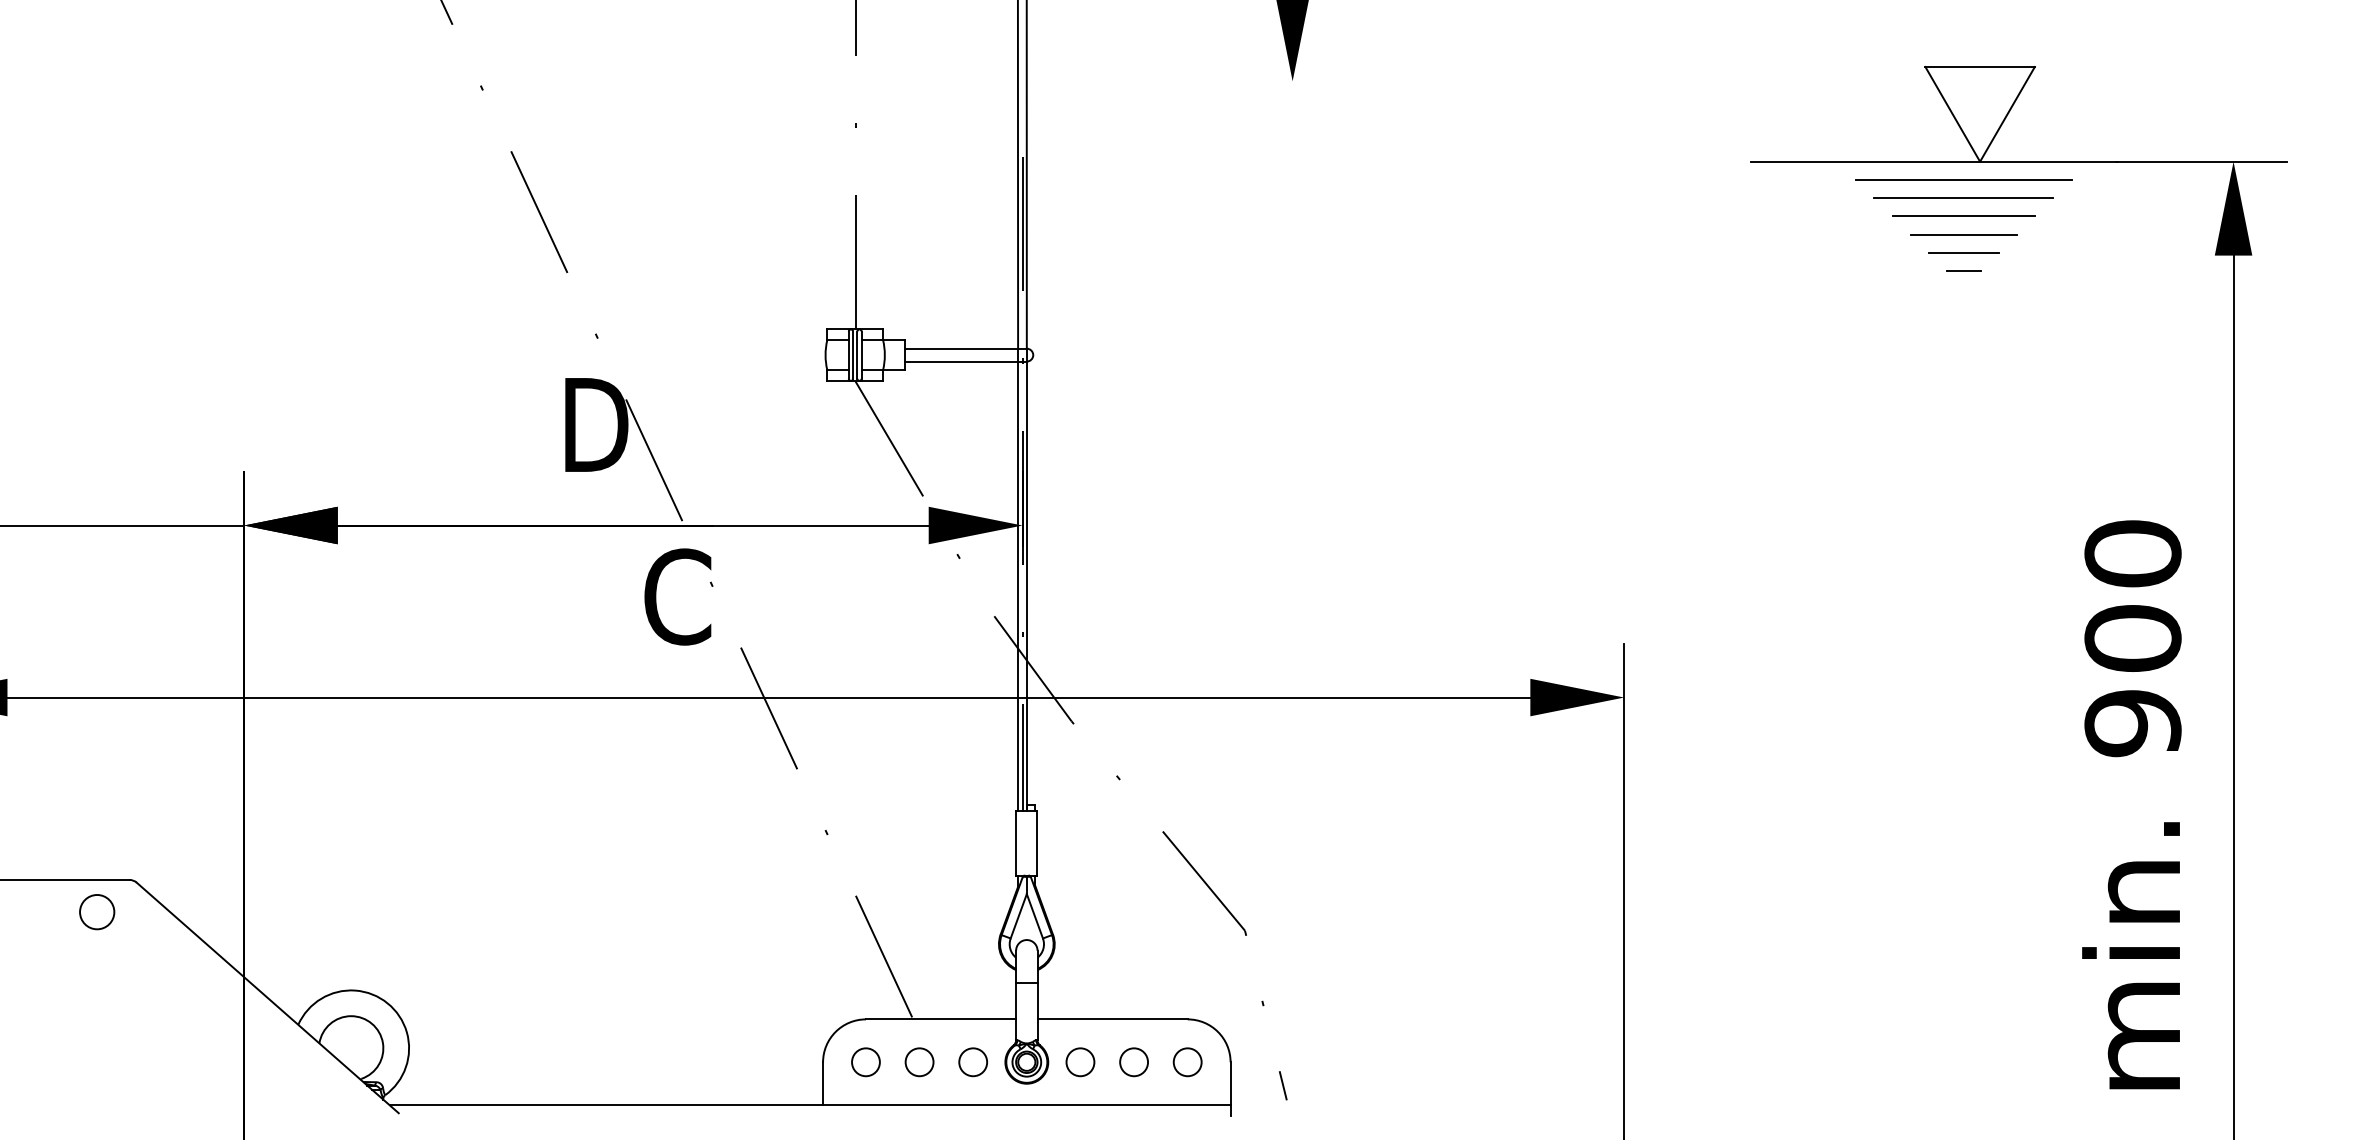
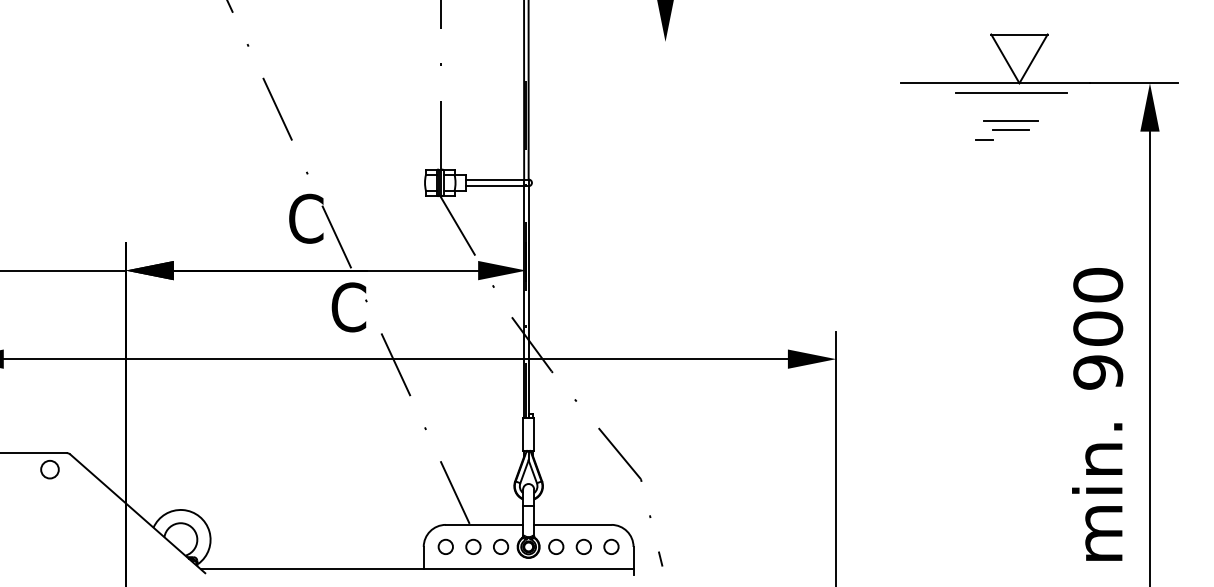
line: (1962, 199) -> (1010, 102), removed
line: (1962, 216) -> (1010, 111), removed
line: (1964, 270) -> (984, 139), moved
text: (595, 424) -> (306, 218), D -> C

